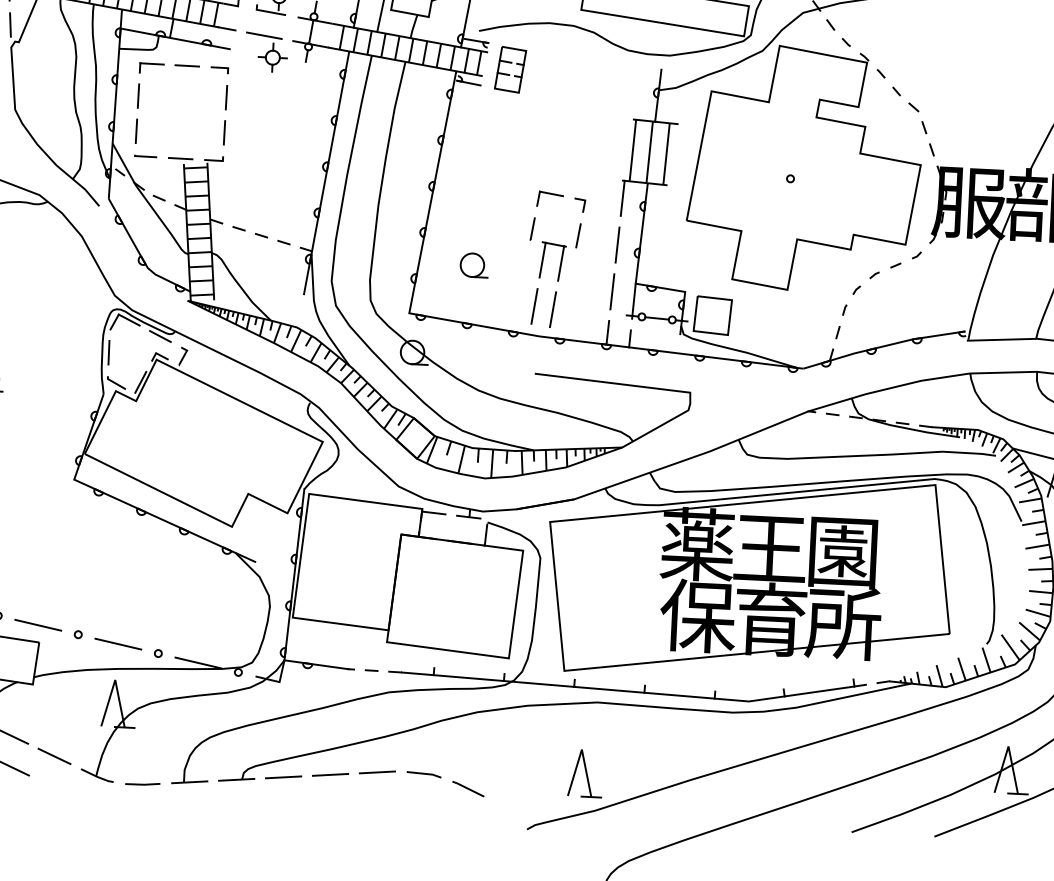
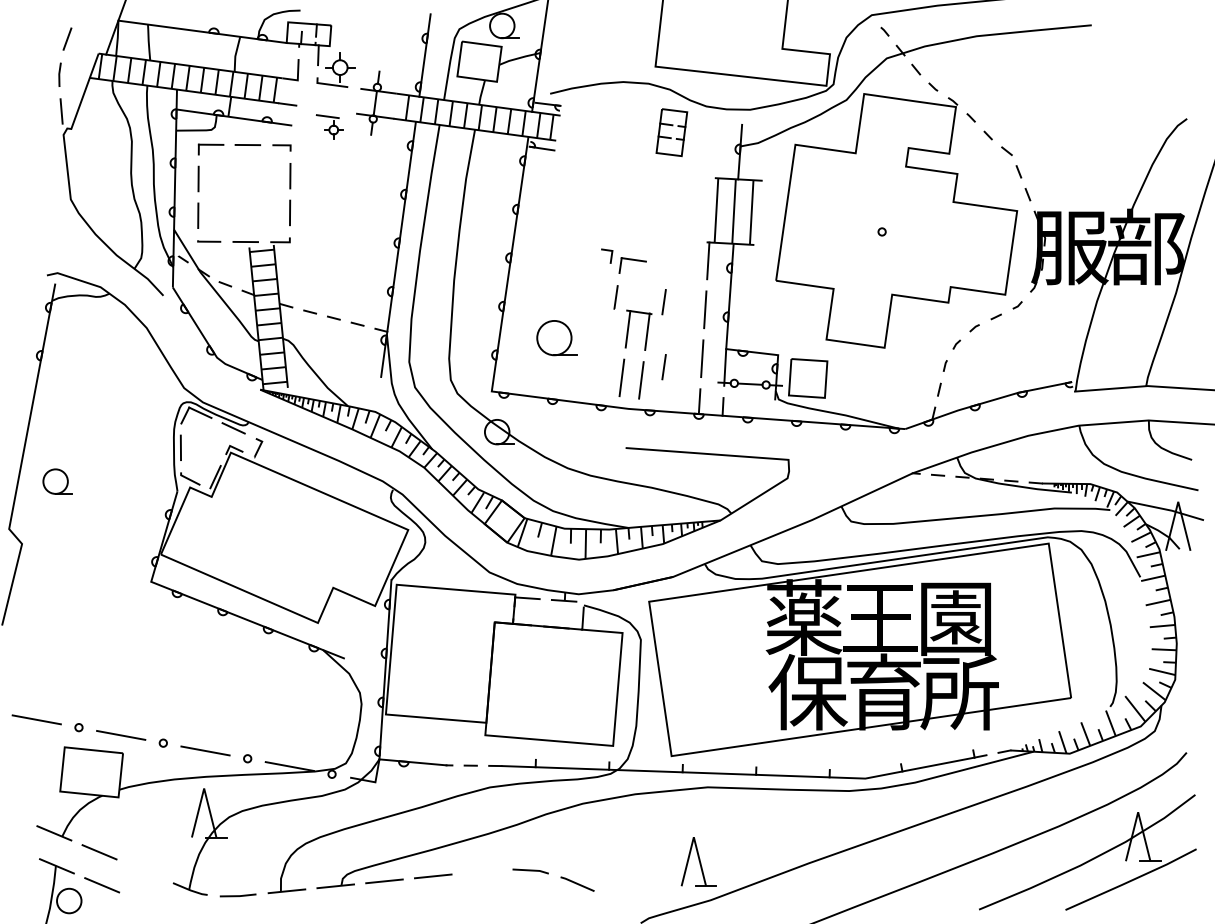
part: (266, 51) -> (329, 126), size x0.6
part: (510, 69) -> (671, 132), moved
line: (583, 204) -> (610, 255), moved
part: (473, 265) -> (556, 338), size x1.4
line: (574, 298) -> (663, 367), added
line: (54, 756) -> (144, 871), removed
line: (376, 772) -> (481, 871), removed

